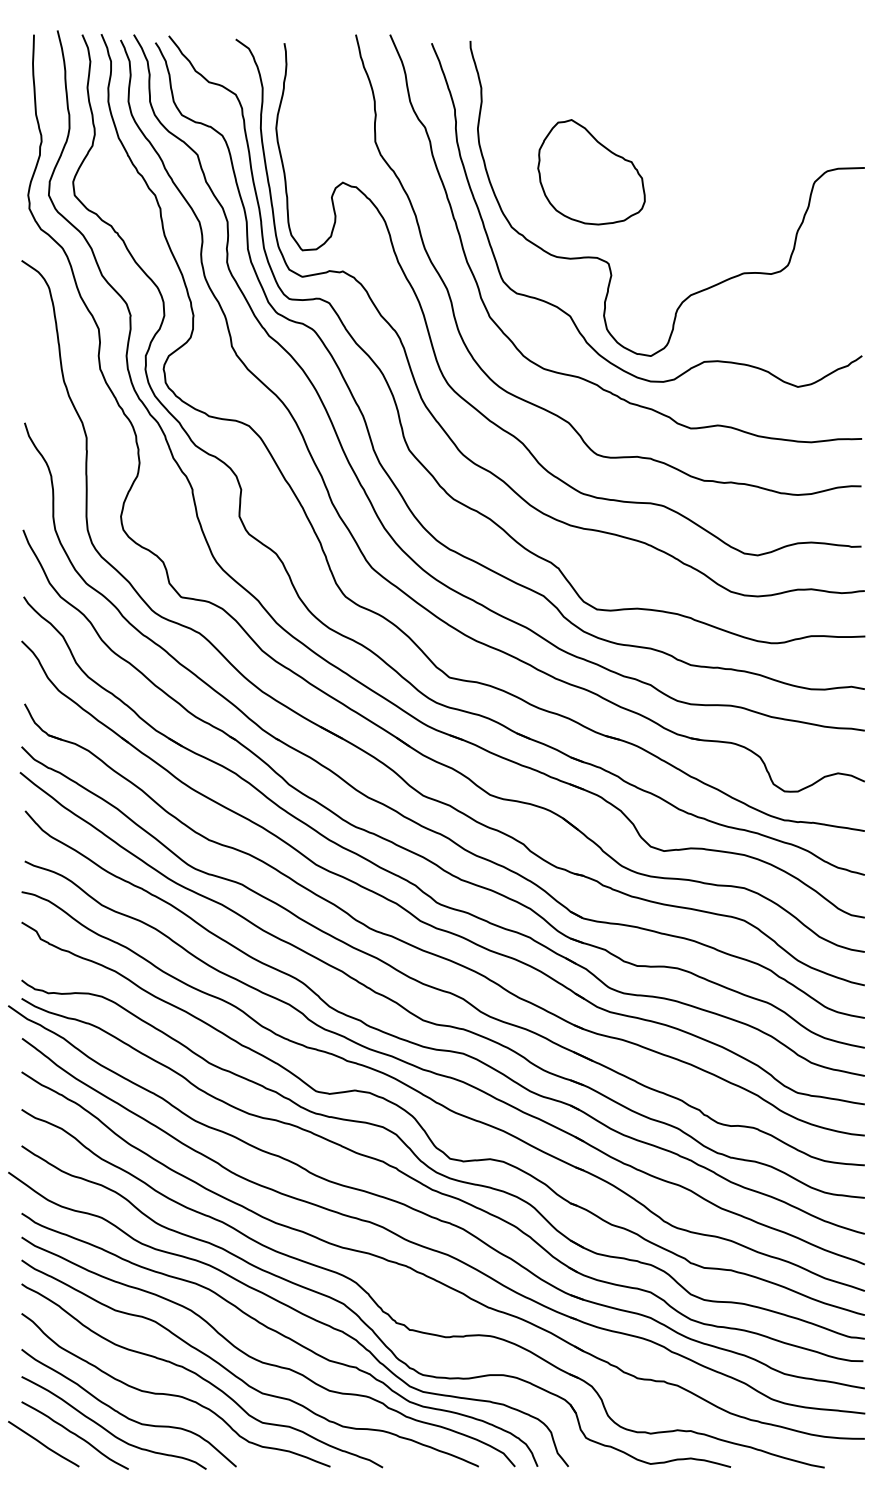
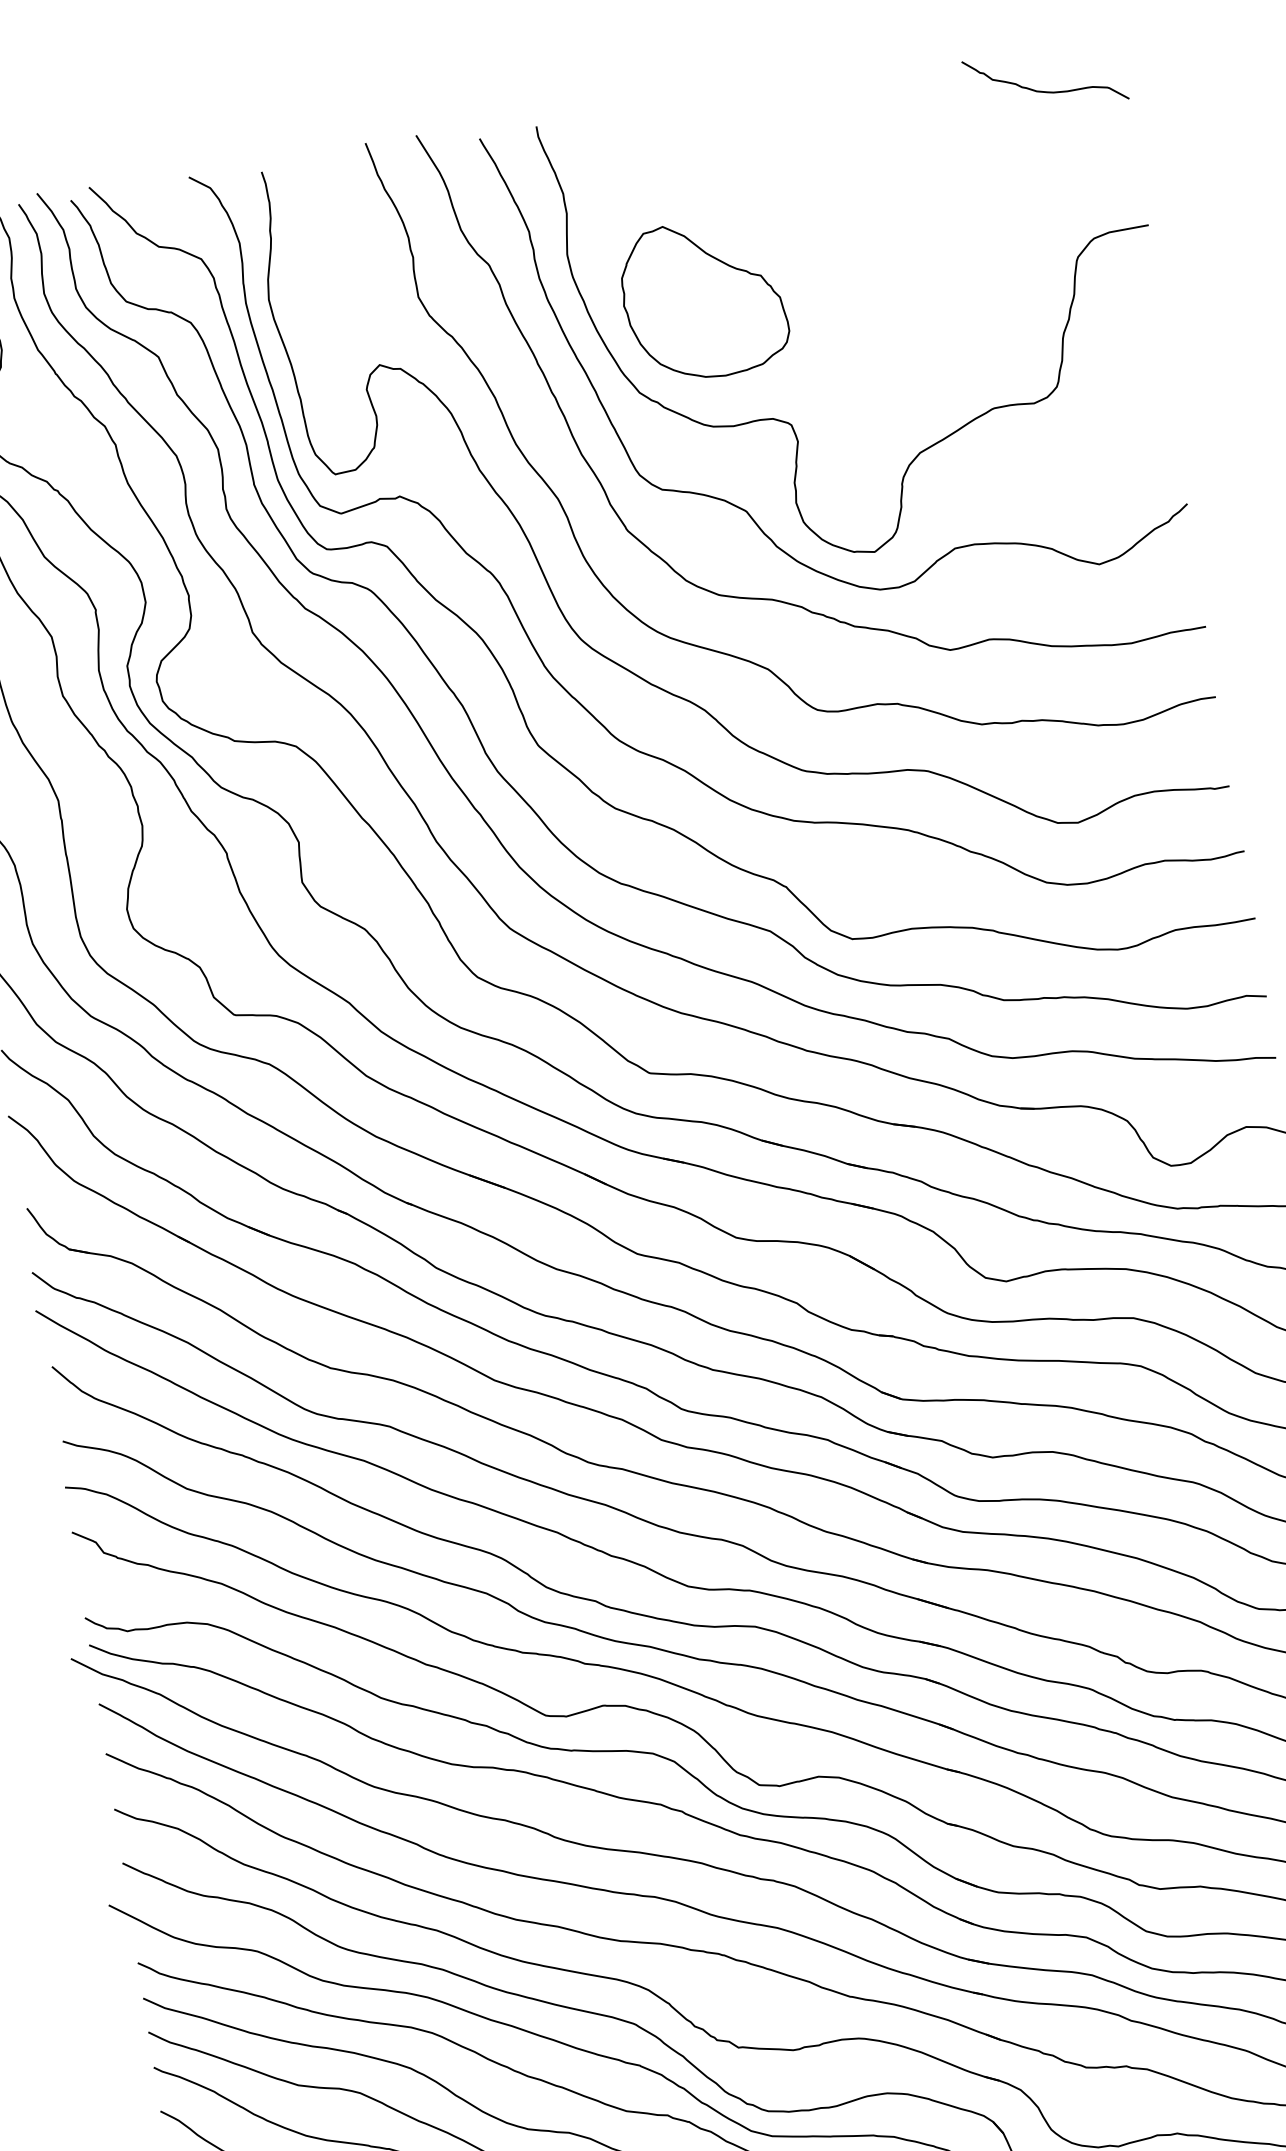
curve: (810, 68) -> (1045, 90), added
part: (591, 172) -> (703, 300), moved

